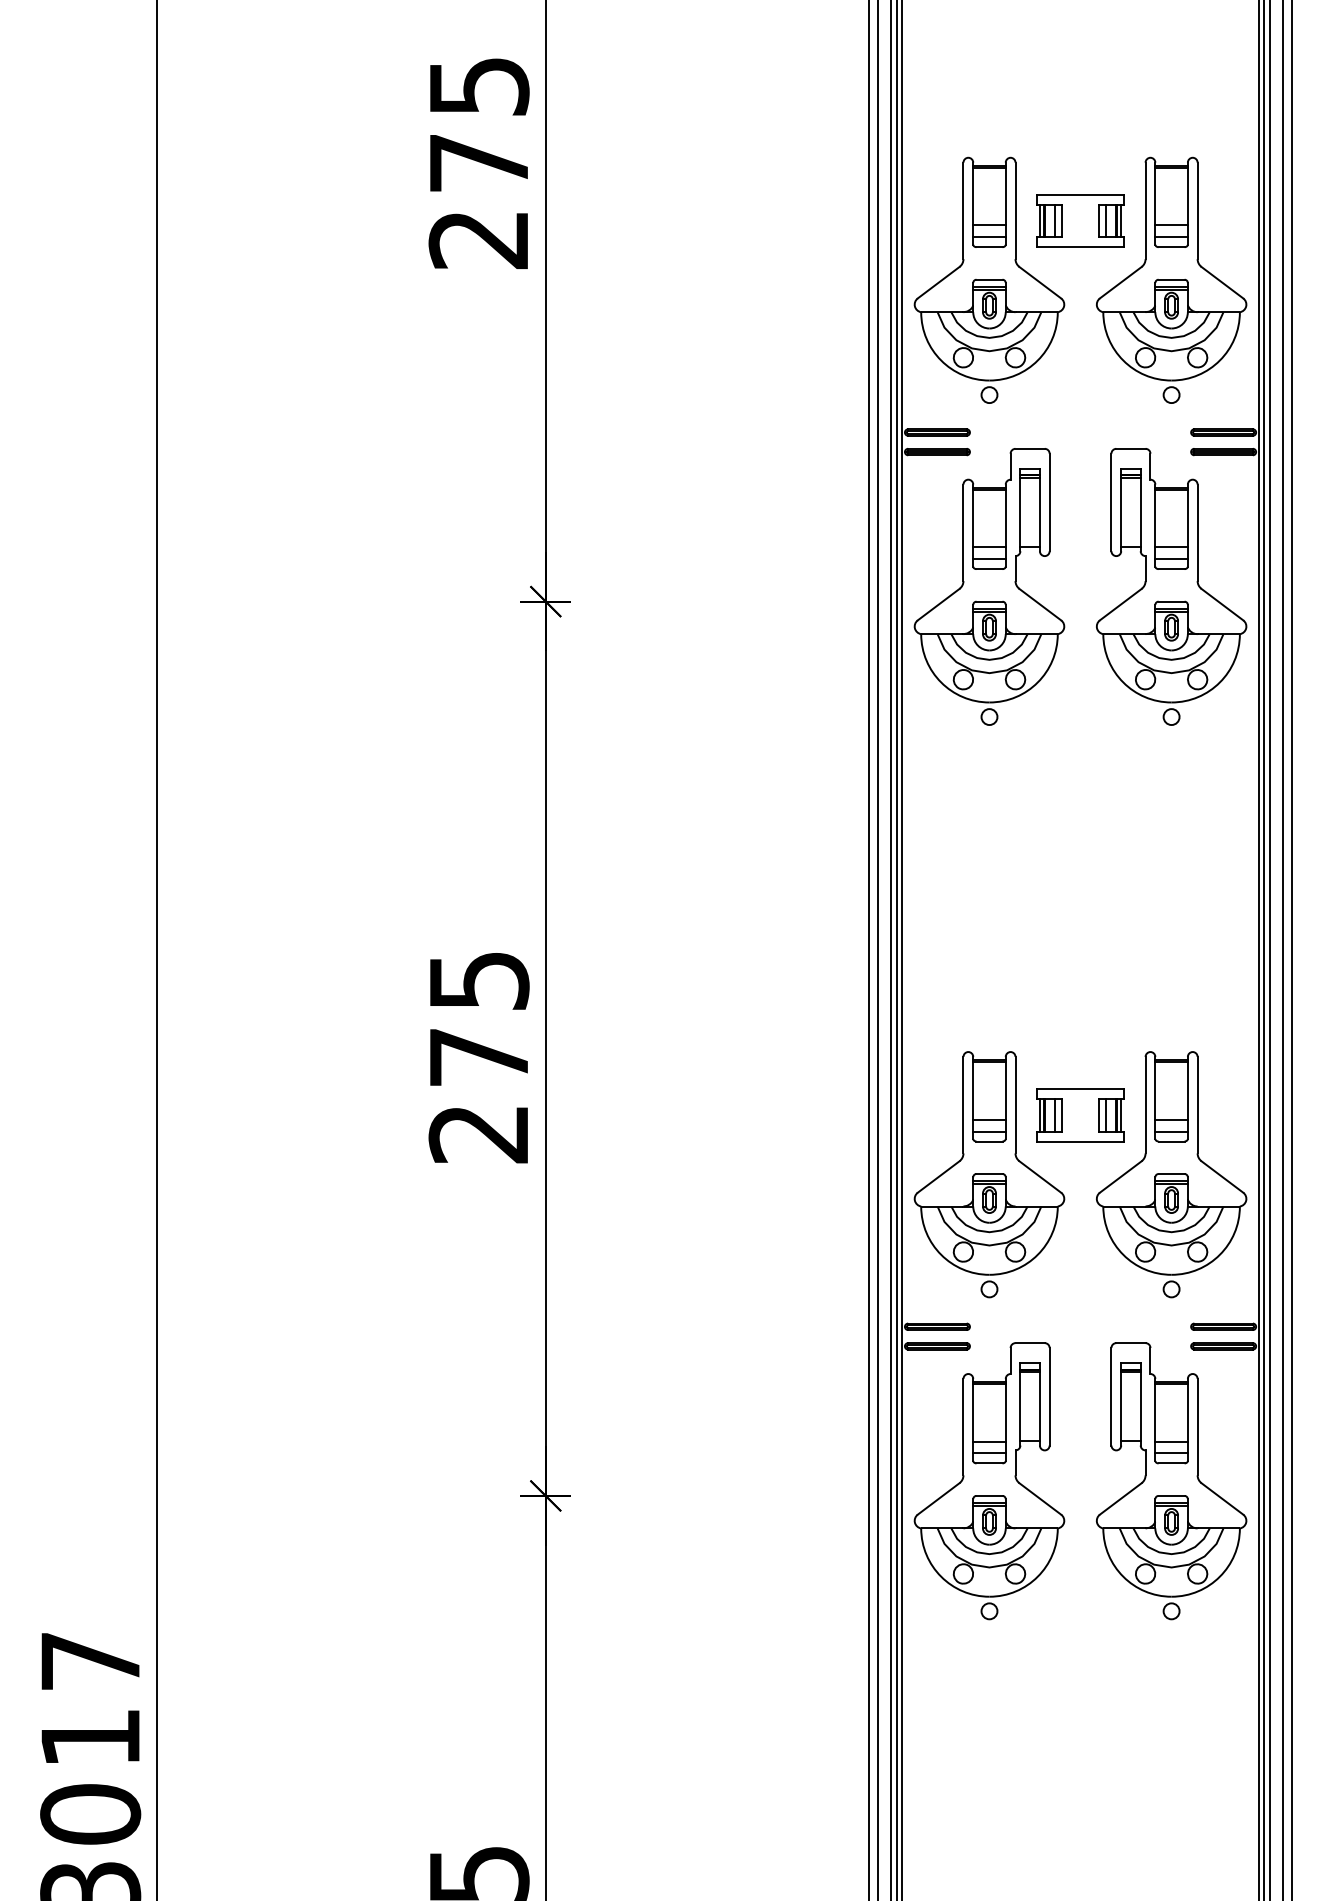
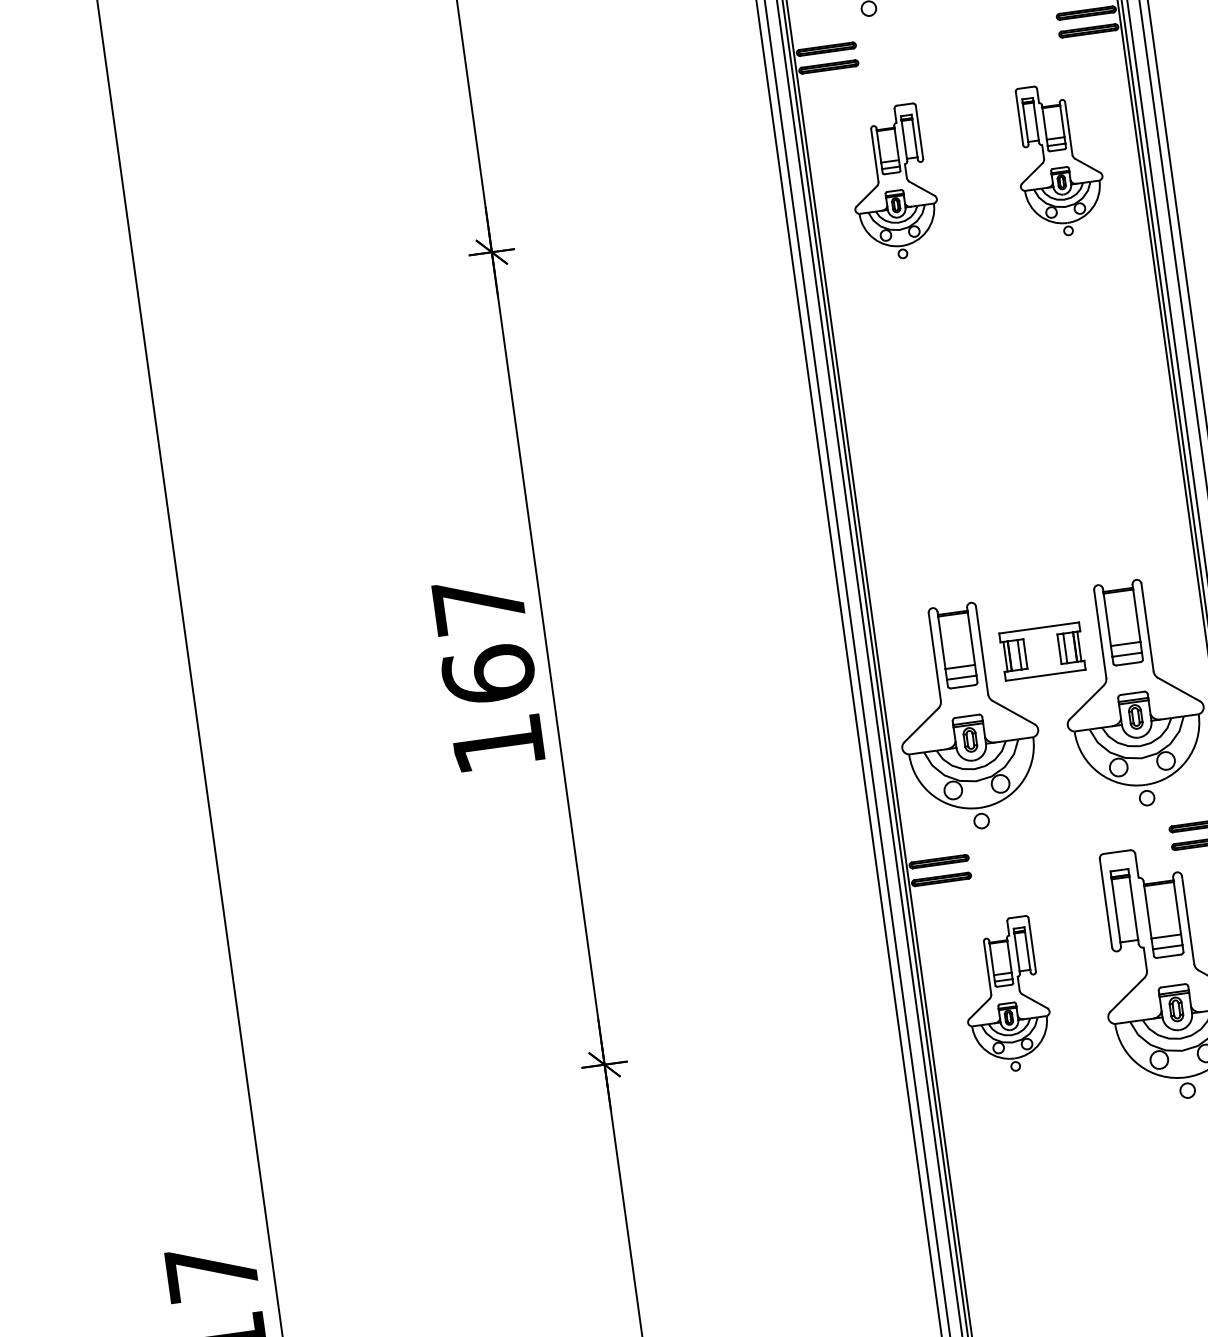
part: (989, 586) -> (893, 182), size x0.6
part: (1171, 586) -> (1058, 159), size x0.6
text: (478, 1057) -> (488, 674), 275 -> 167
part: (989, 1481) -> (1005, 995), size x0.6

